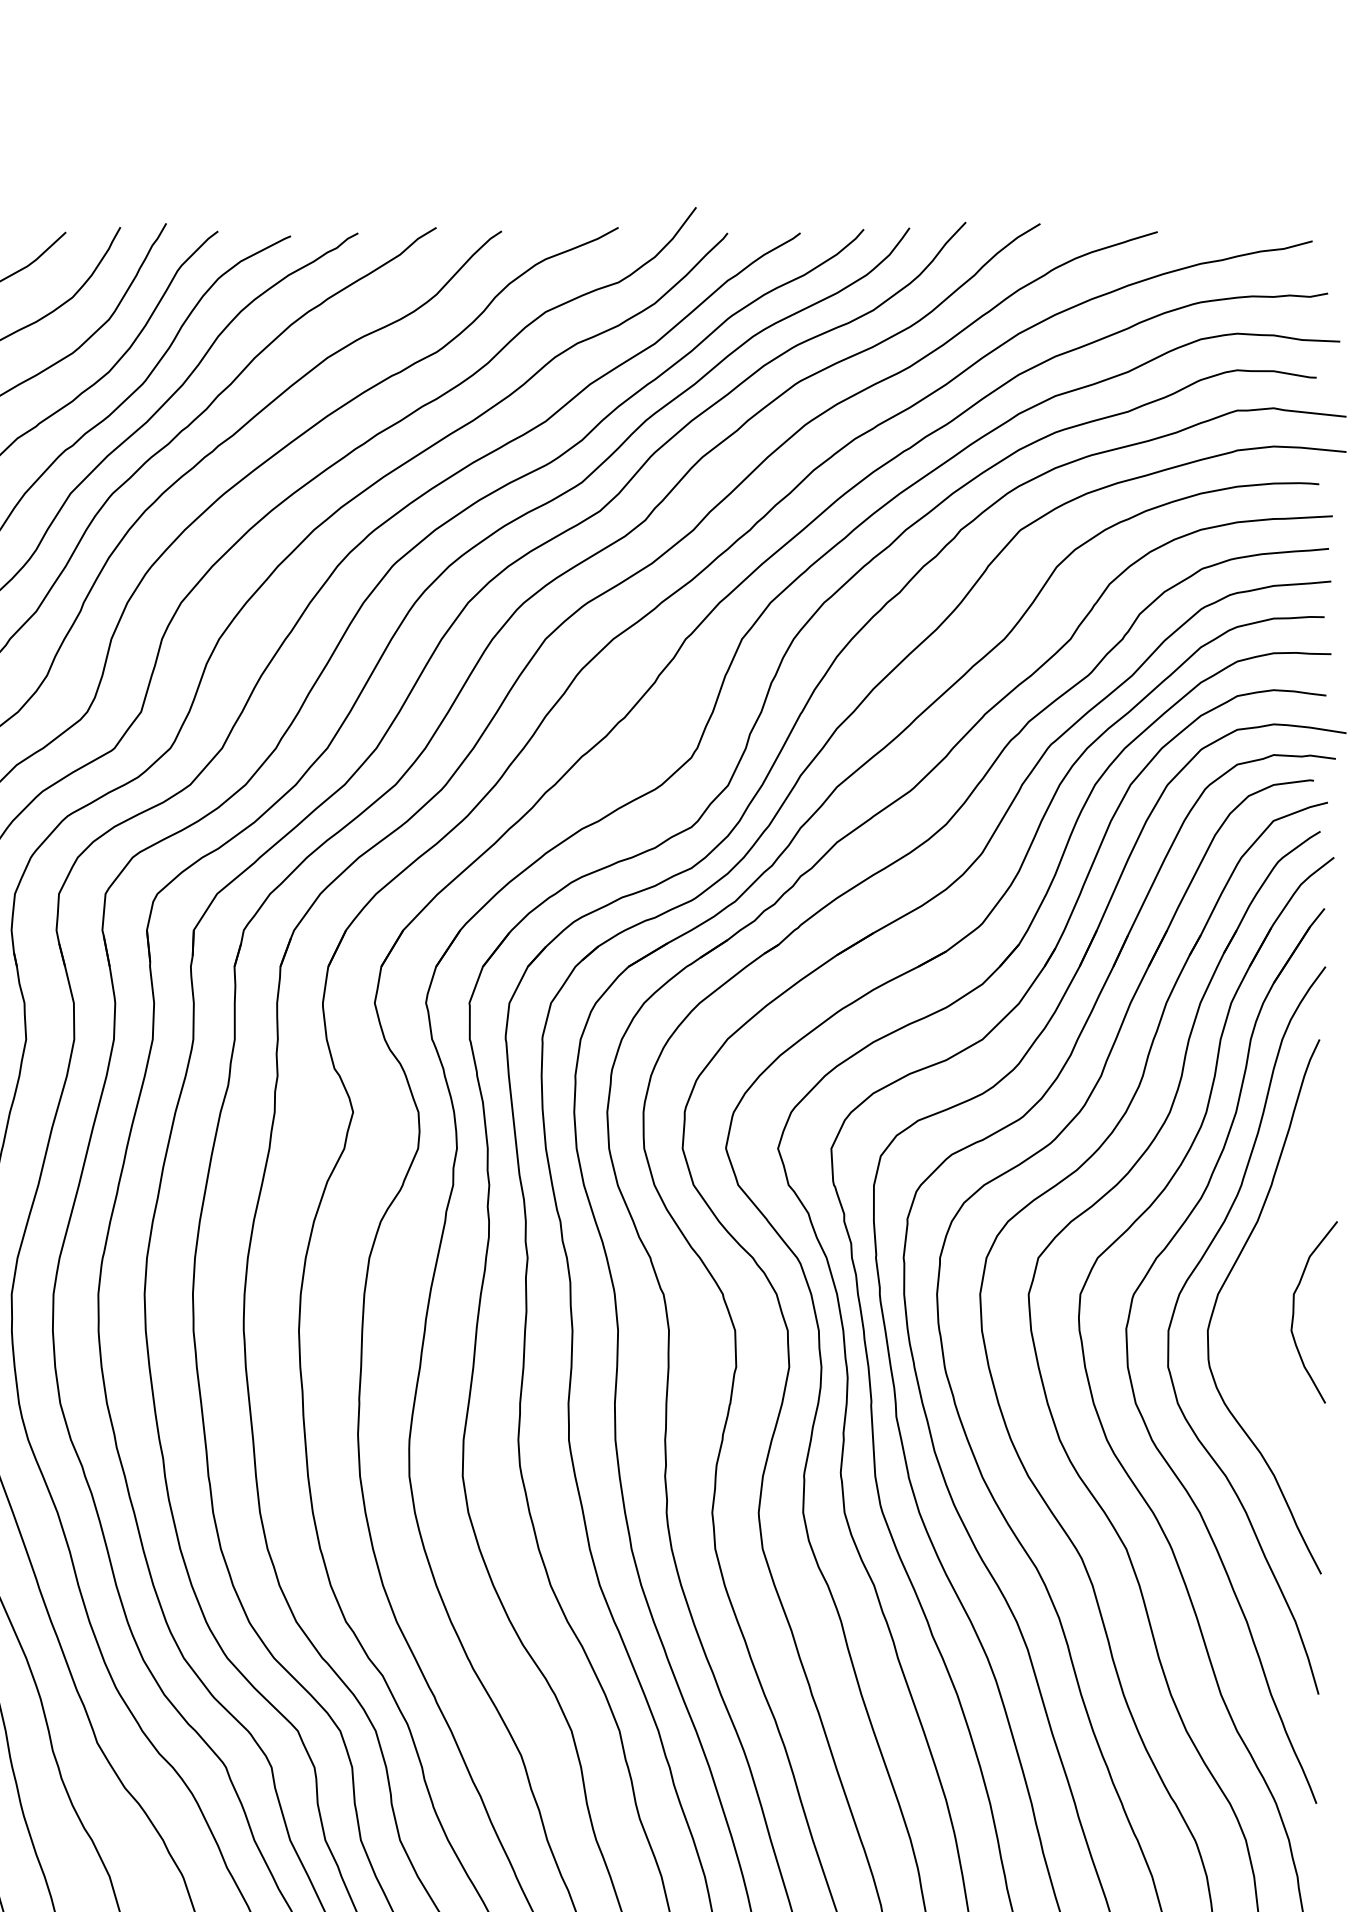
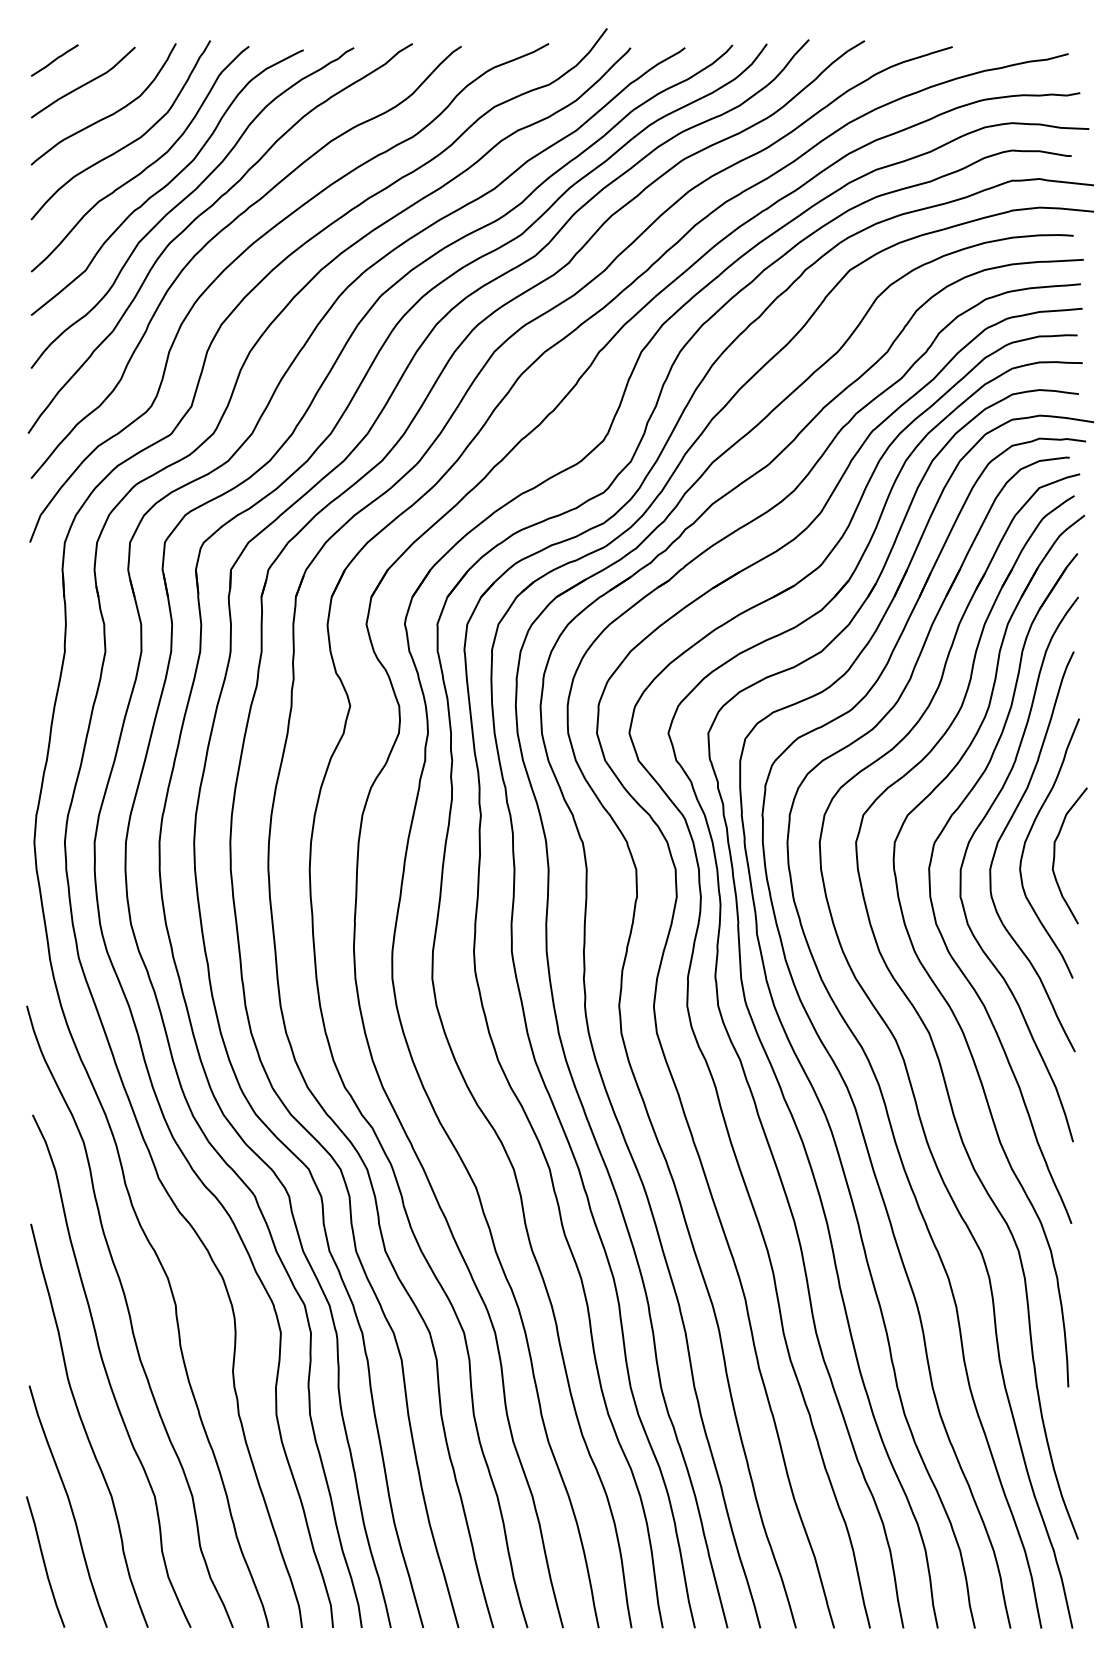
curve: (1258, 1287) -> (1028, 837), added

